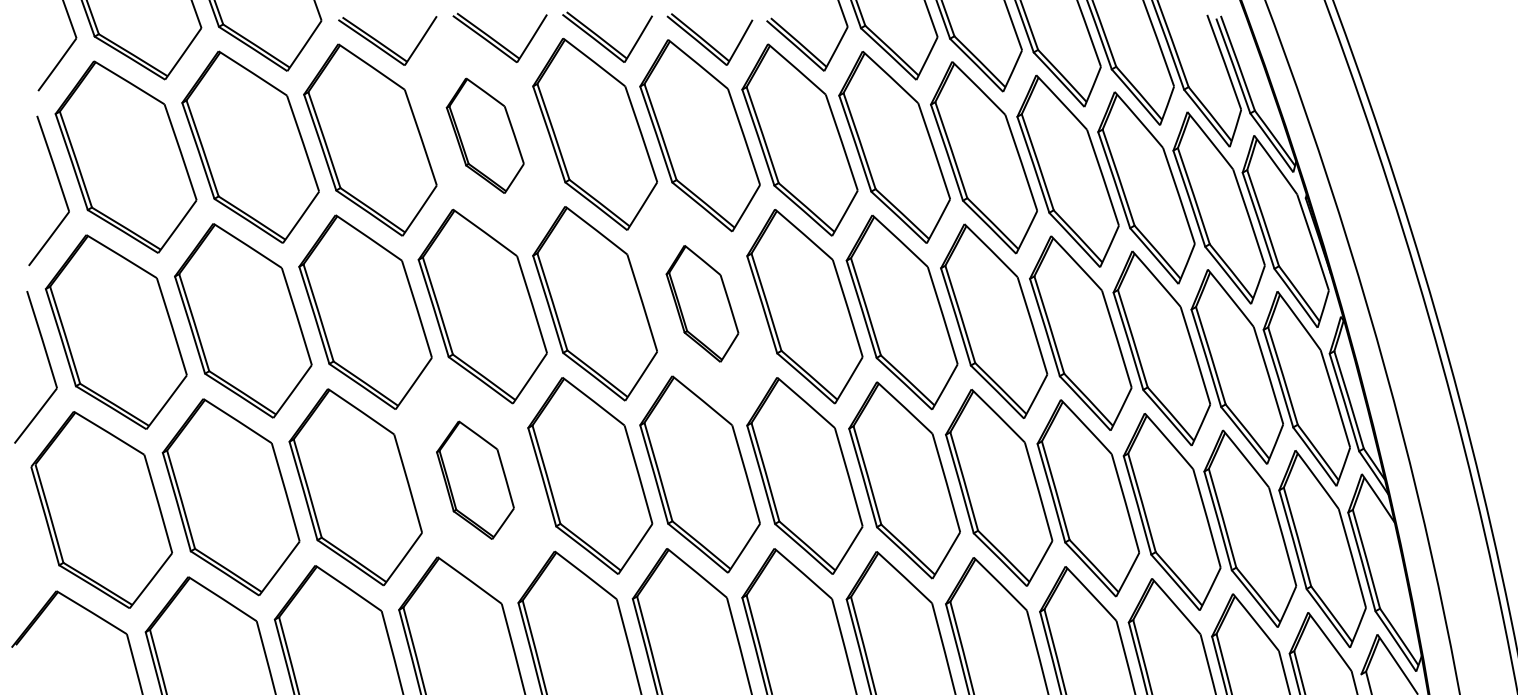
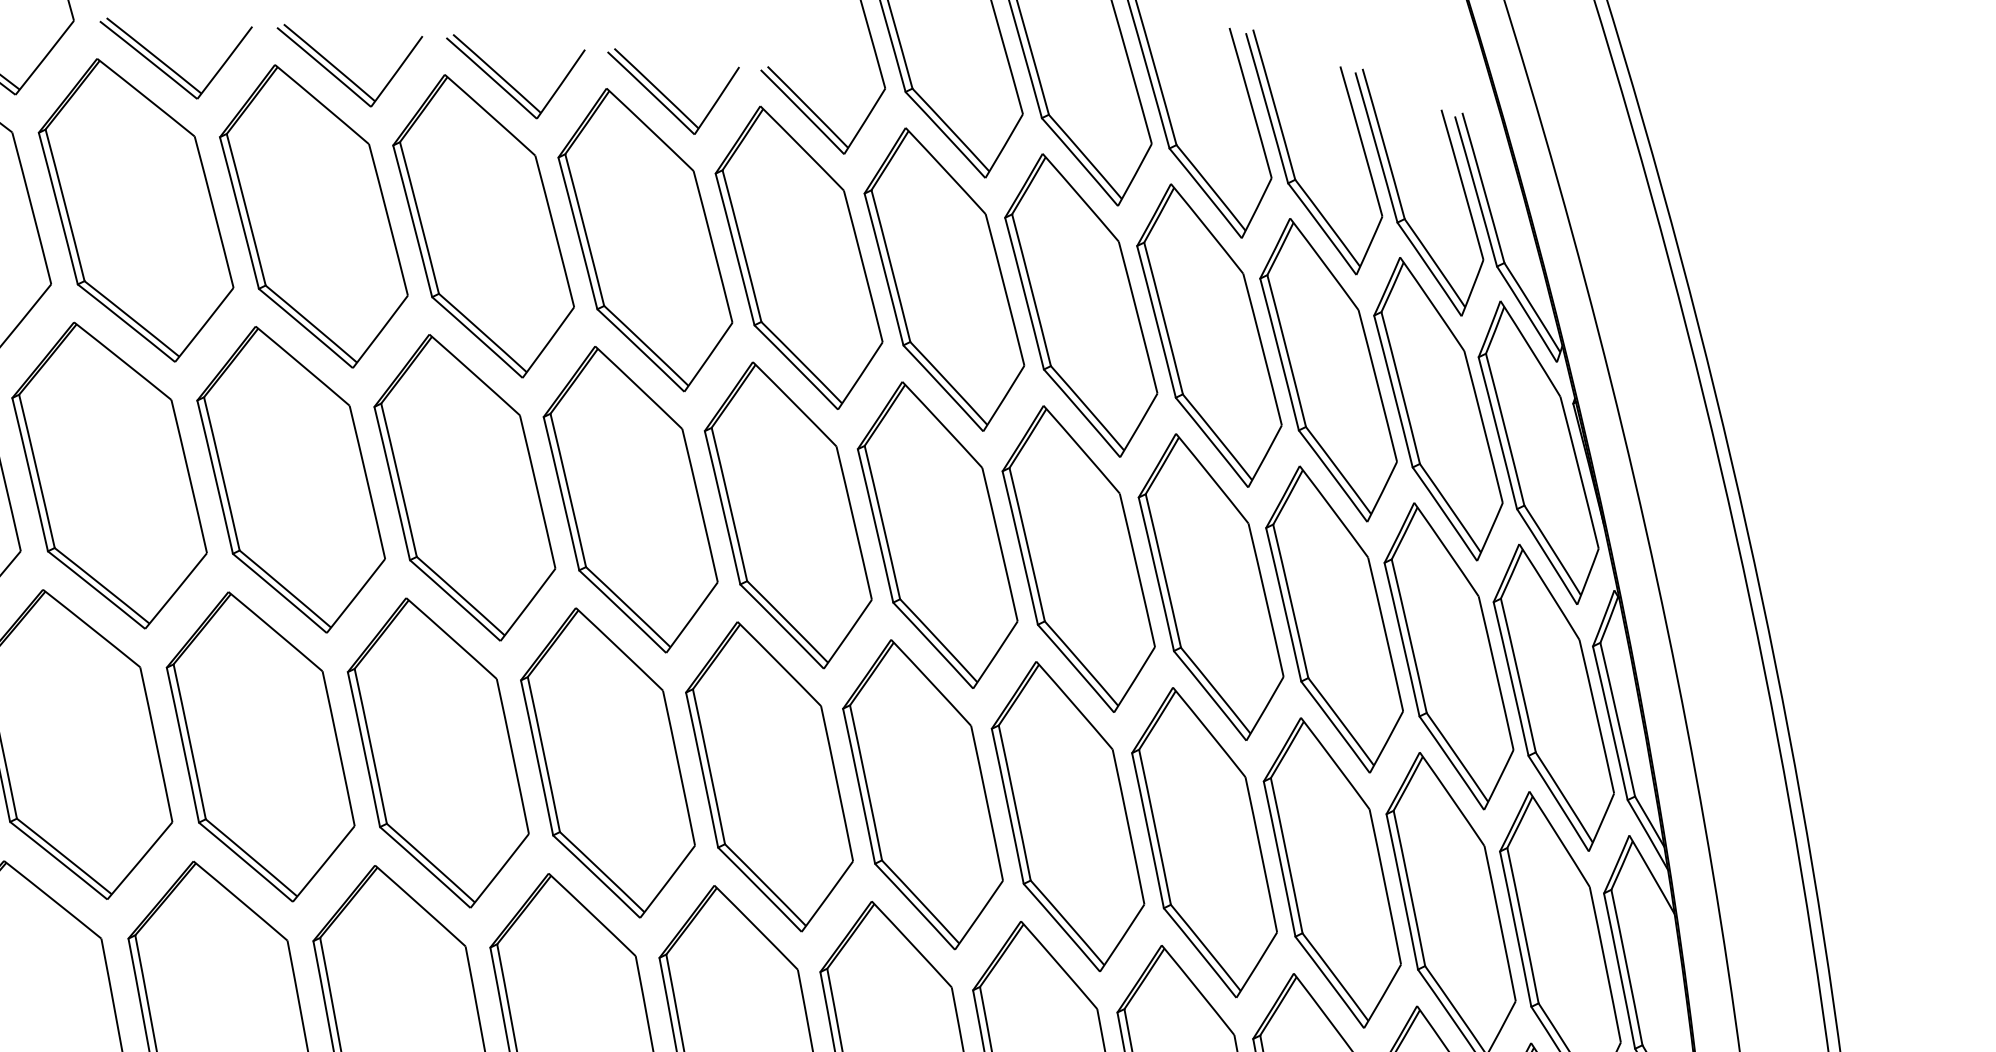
part: (485, 135) -> (314, 216), size x1.67
part: (702, 303) -> (630, 499), size x1.67
part: (475, 480) -> (260, 747), size x1.67

